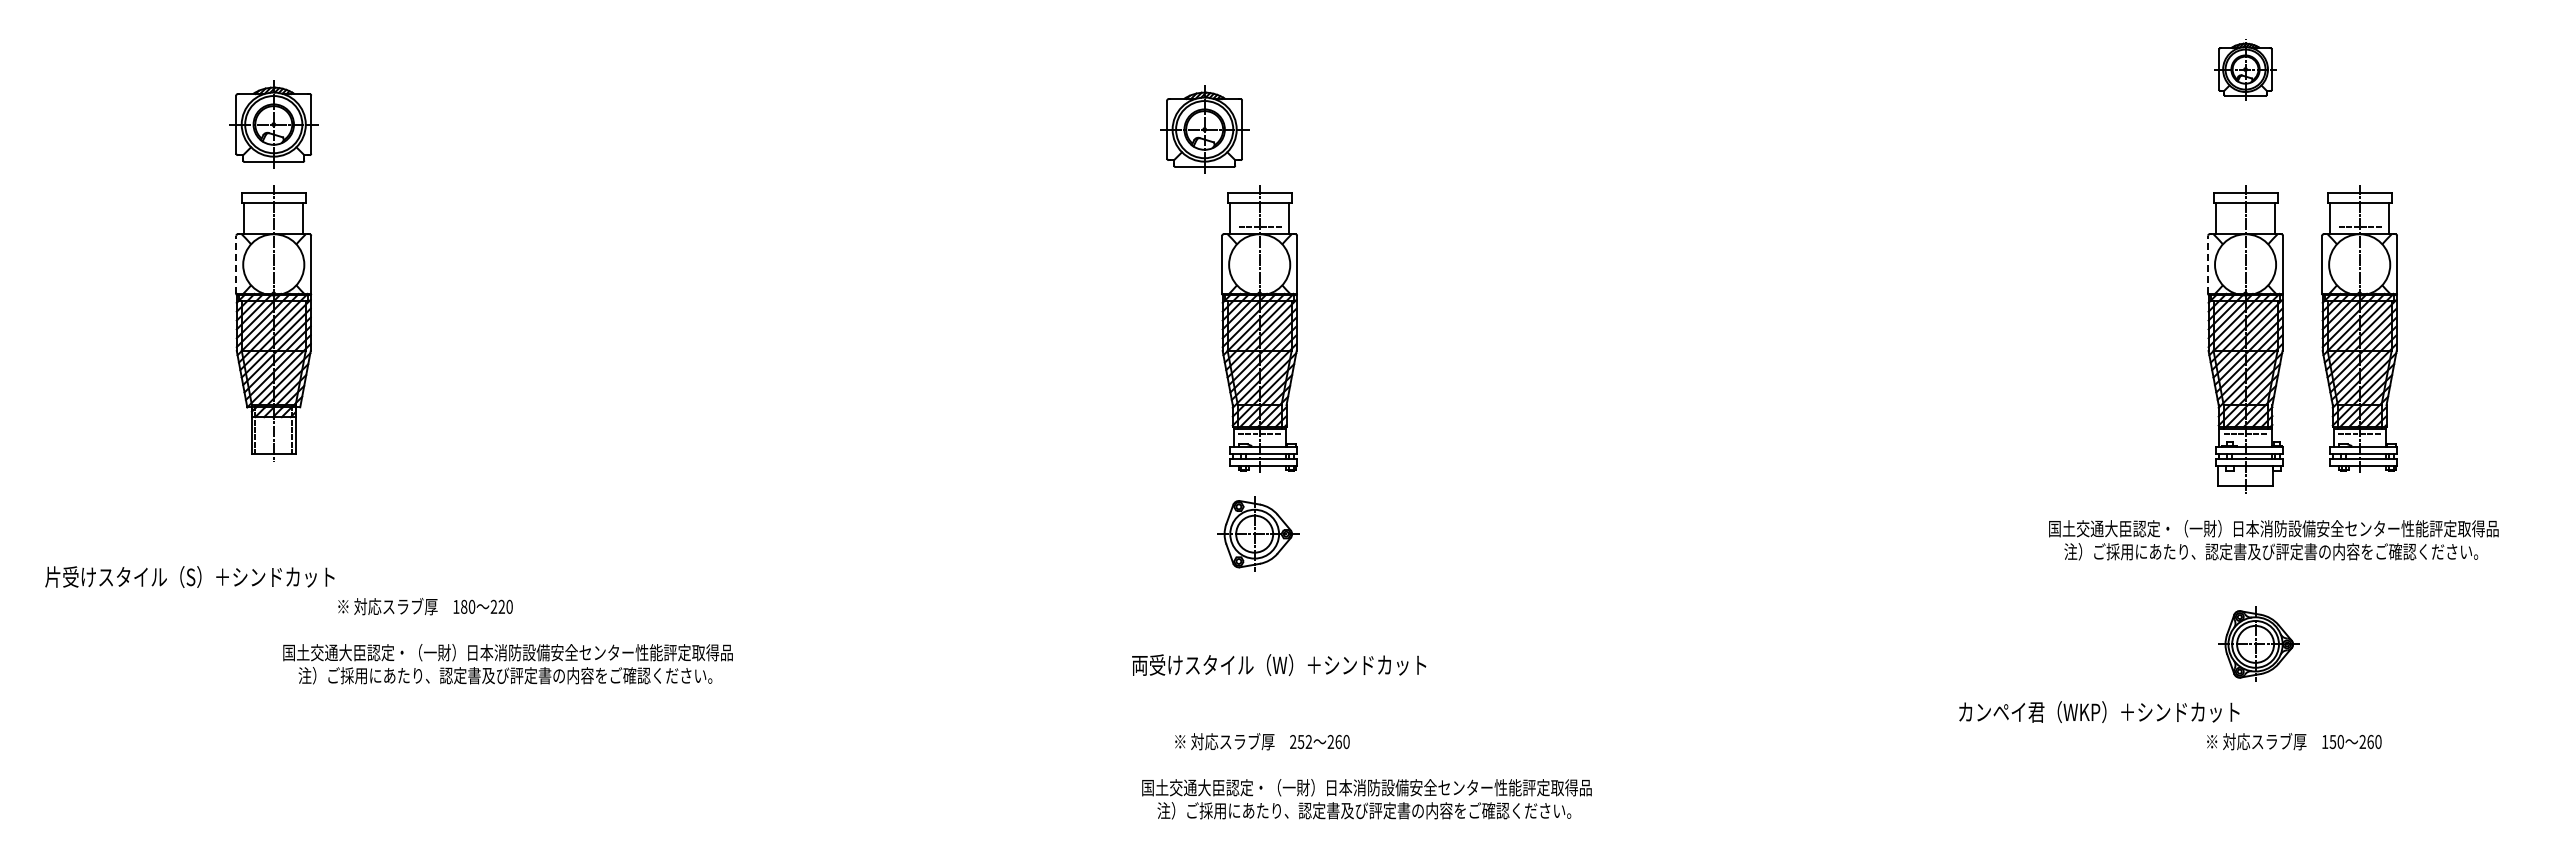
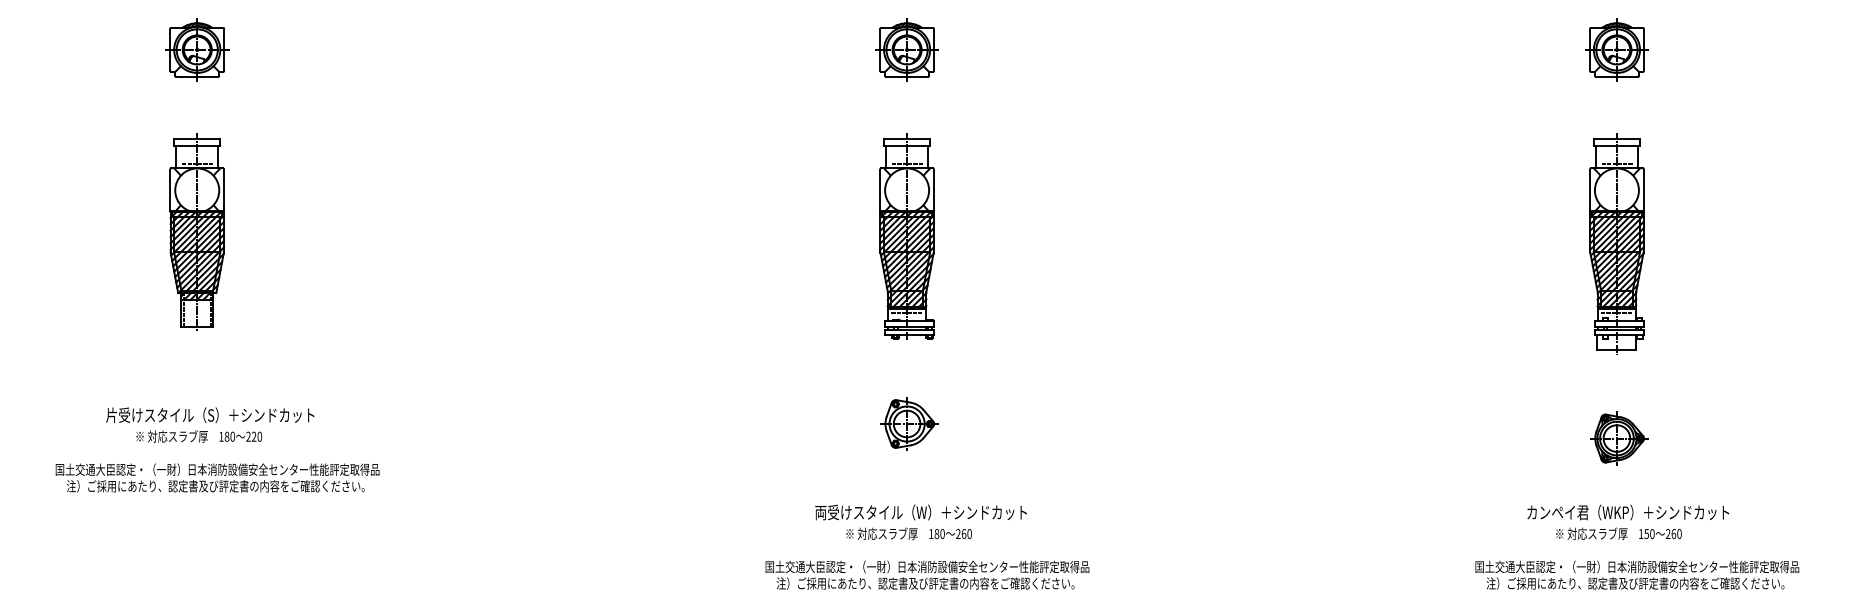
part: (2245, 69) -> (1616, 49), size x1.43
part: (273, 124) -> (197, 49), moved
part: (1204, 129) -> (906, 49), moved
line: (273, 227) -> (197, 163), added
line: (2245, 227) -> (1616, 163), added
line: (236, 264) -> (170, 190), dashed -> solid
line: (2208, 264) -> (1590, 190), dashed -> solid
part: (2359, 328) -> (1698, 236), removed
part: (1258, 533) -> (909, 423), moved
text: (2273, 540) -> (1637, 575), moved
text: (189, 576) -> (210, 414), moved
text: (425, 606) -> (199, 436), moved
part: (2258, 643) -> (1619, 437), moved
text: (507, 664) -> (217, 478), moved
text: (1279, 664) -> (921, 512), moved
text: (2099, 711) -> (1628, 512), moved
text: (1301, 741) -> (937, 533), 252 -> 180
text: (2294, 741) -> (1619, 533), moved
text: (1366, 799) -> (927, 575), moved

